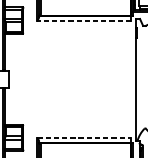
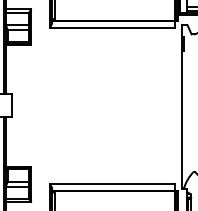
line: (84, 20) -> (112, 27), dashed -> solid
line: (84, 137) -> (112, 184), dashed -> solid

